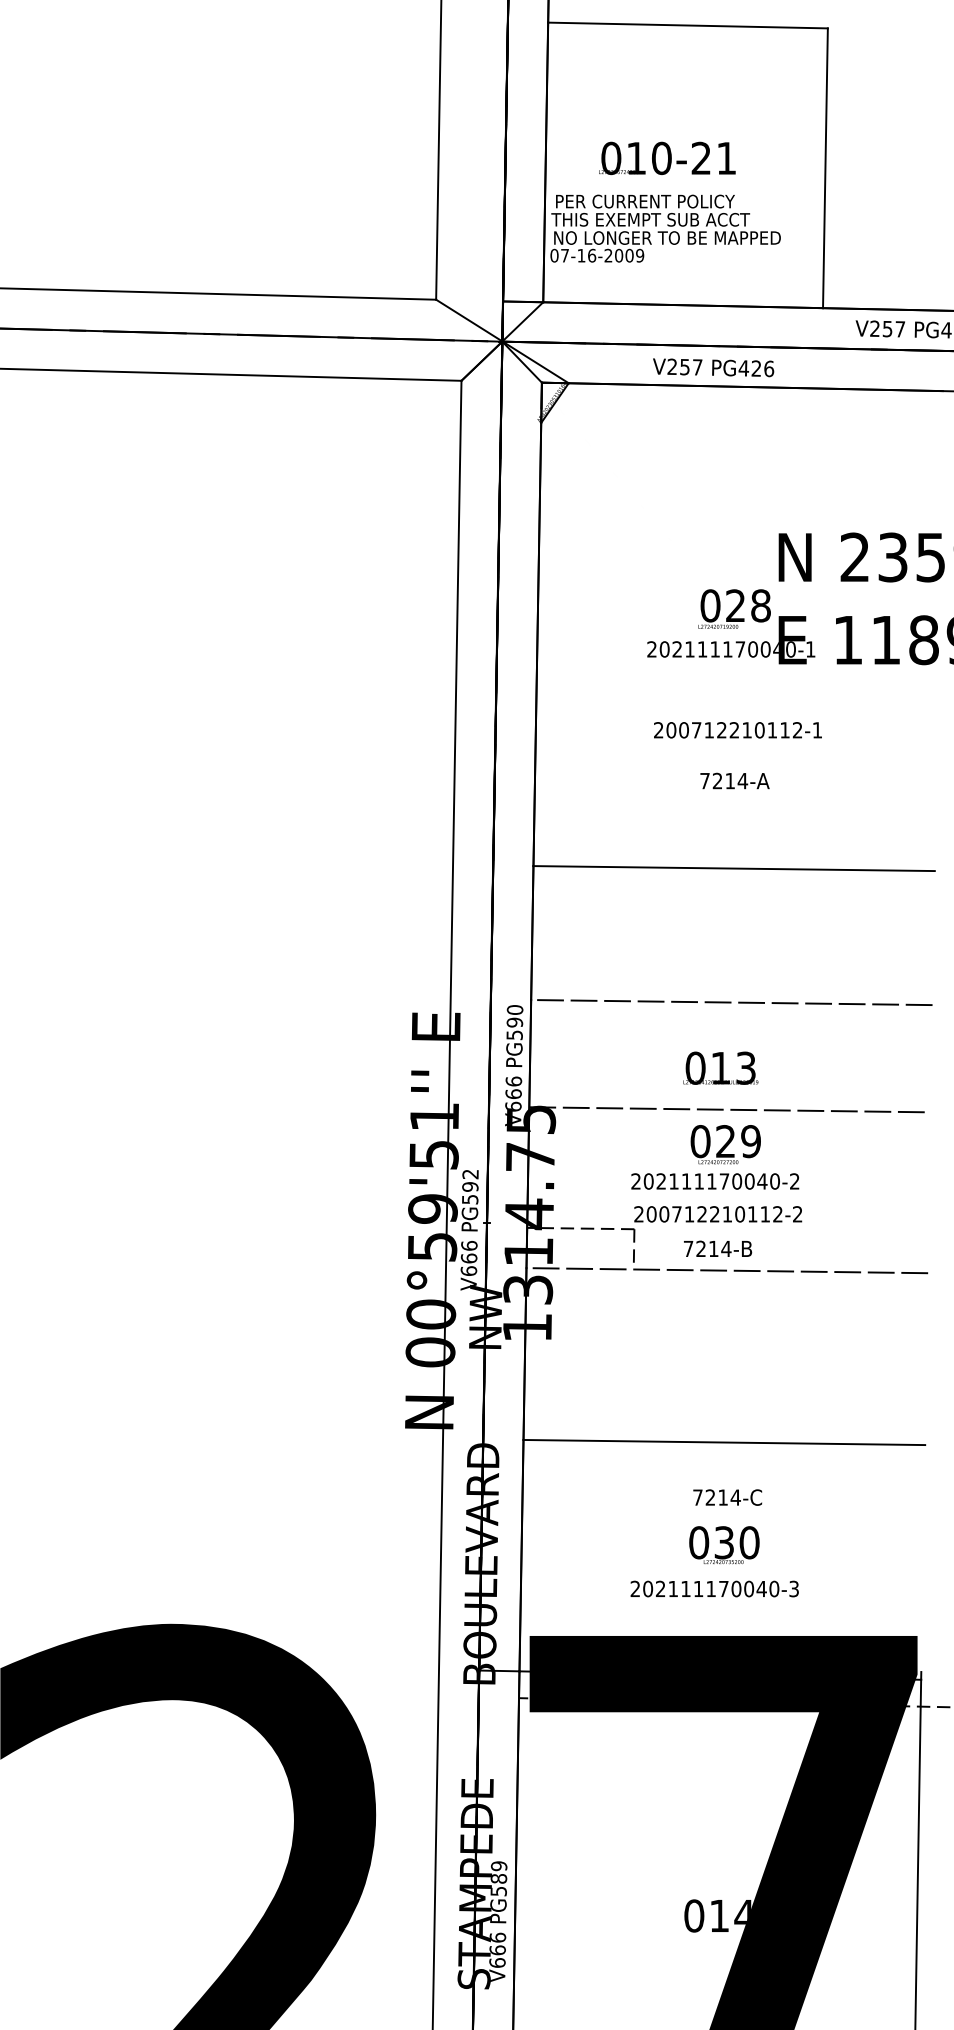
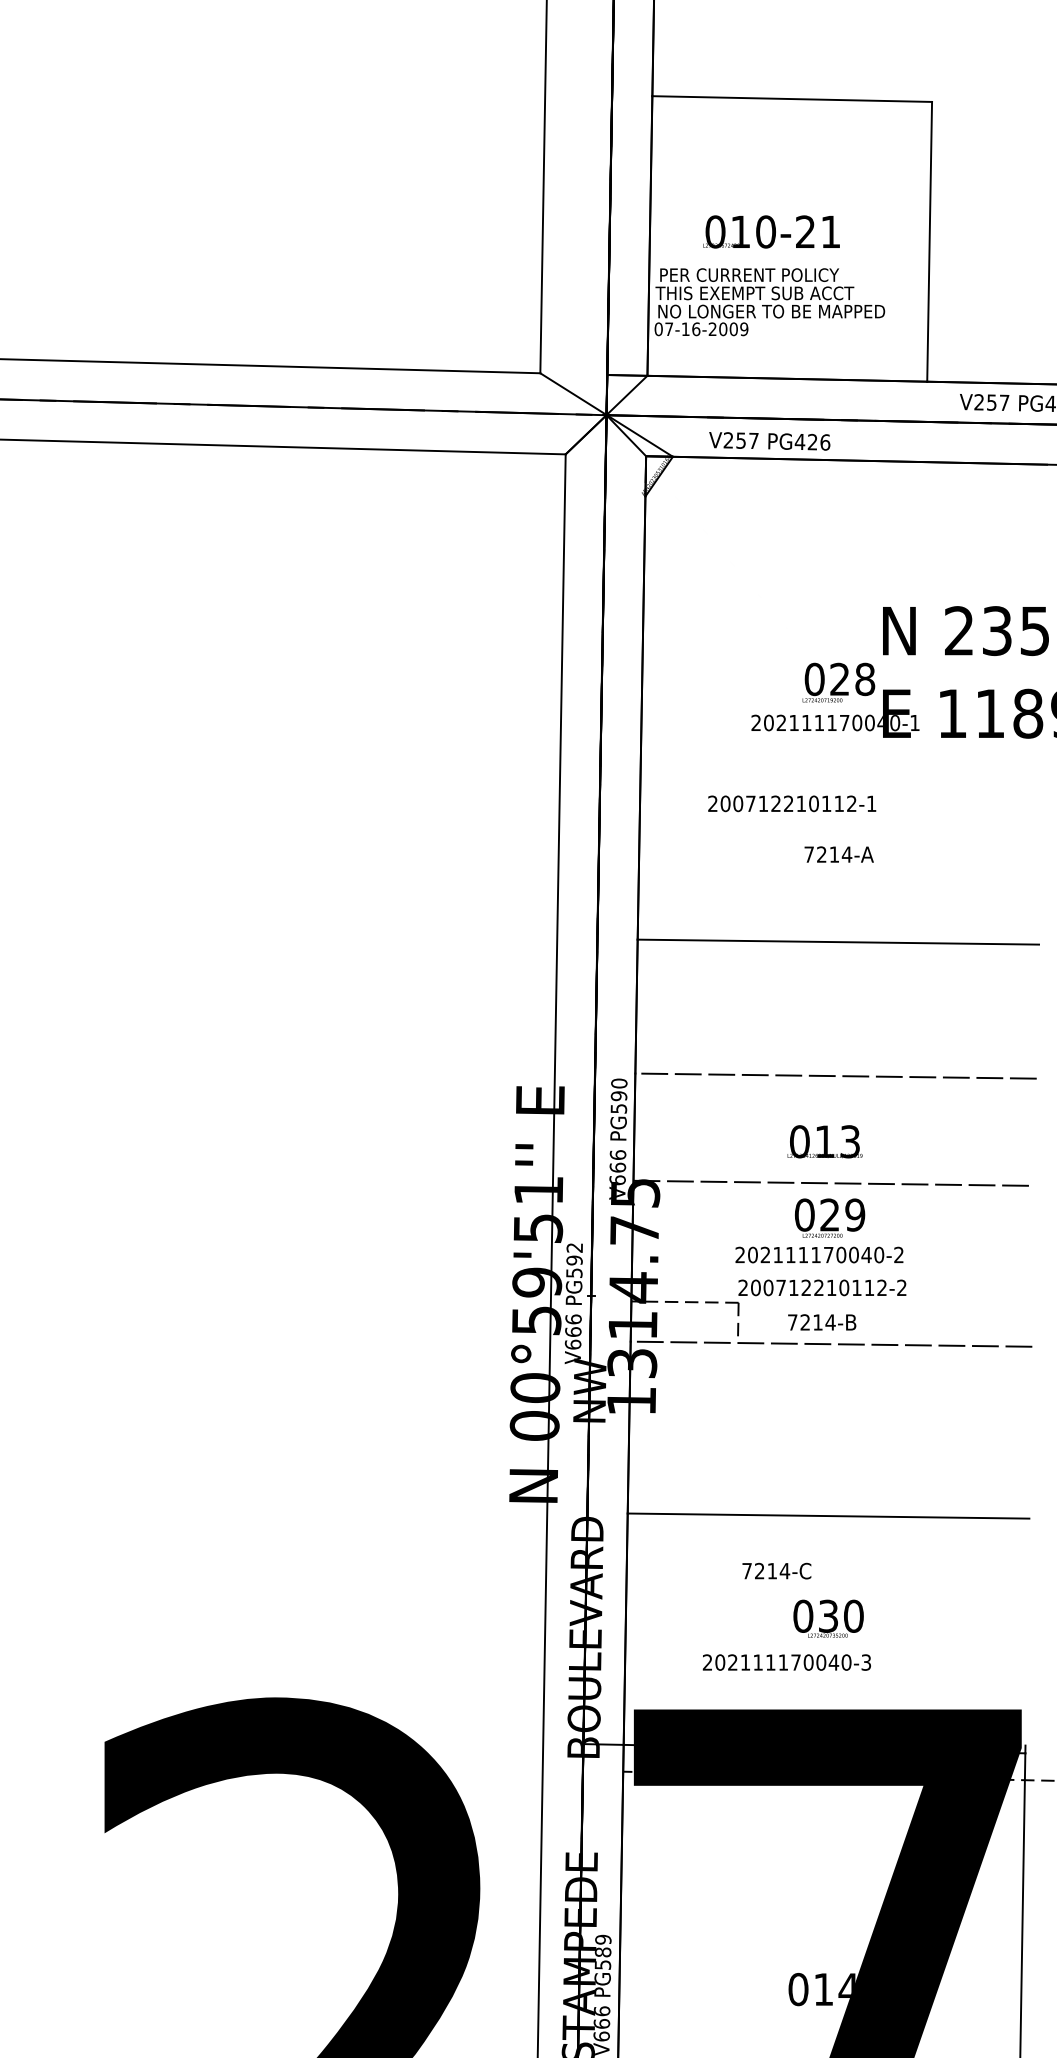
text: (713, 367) -> (769, 441), moved
text: (738, 729) -> (792, 803), moved
text: (727, 1496) -> (776, 1570), moved
text: (714, 1588) -> (786, 1662), moved

